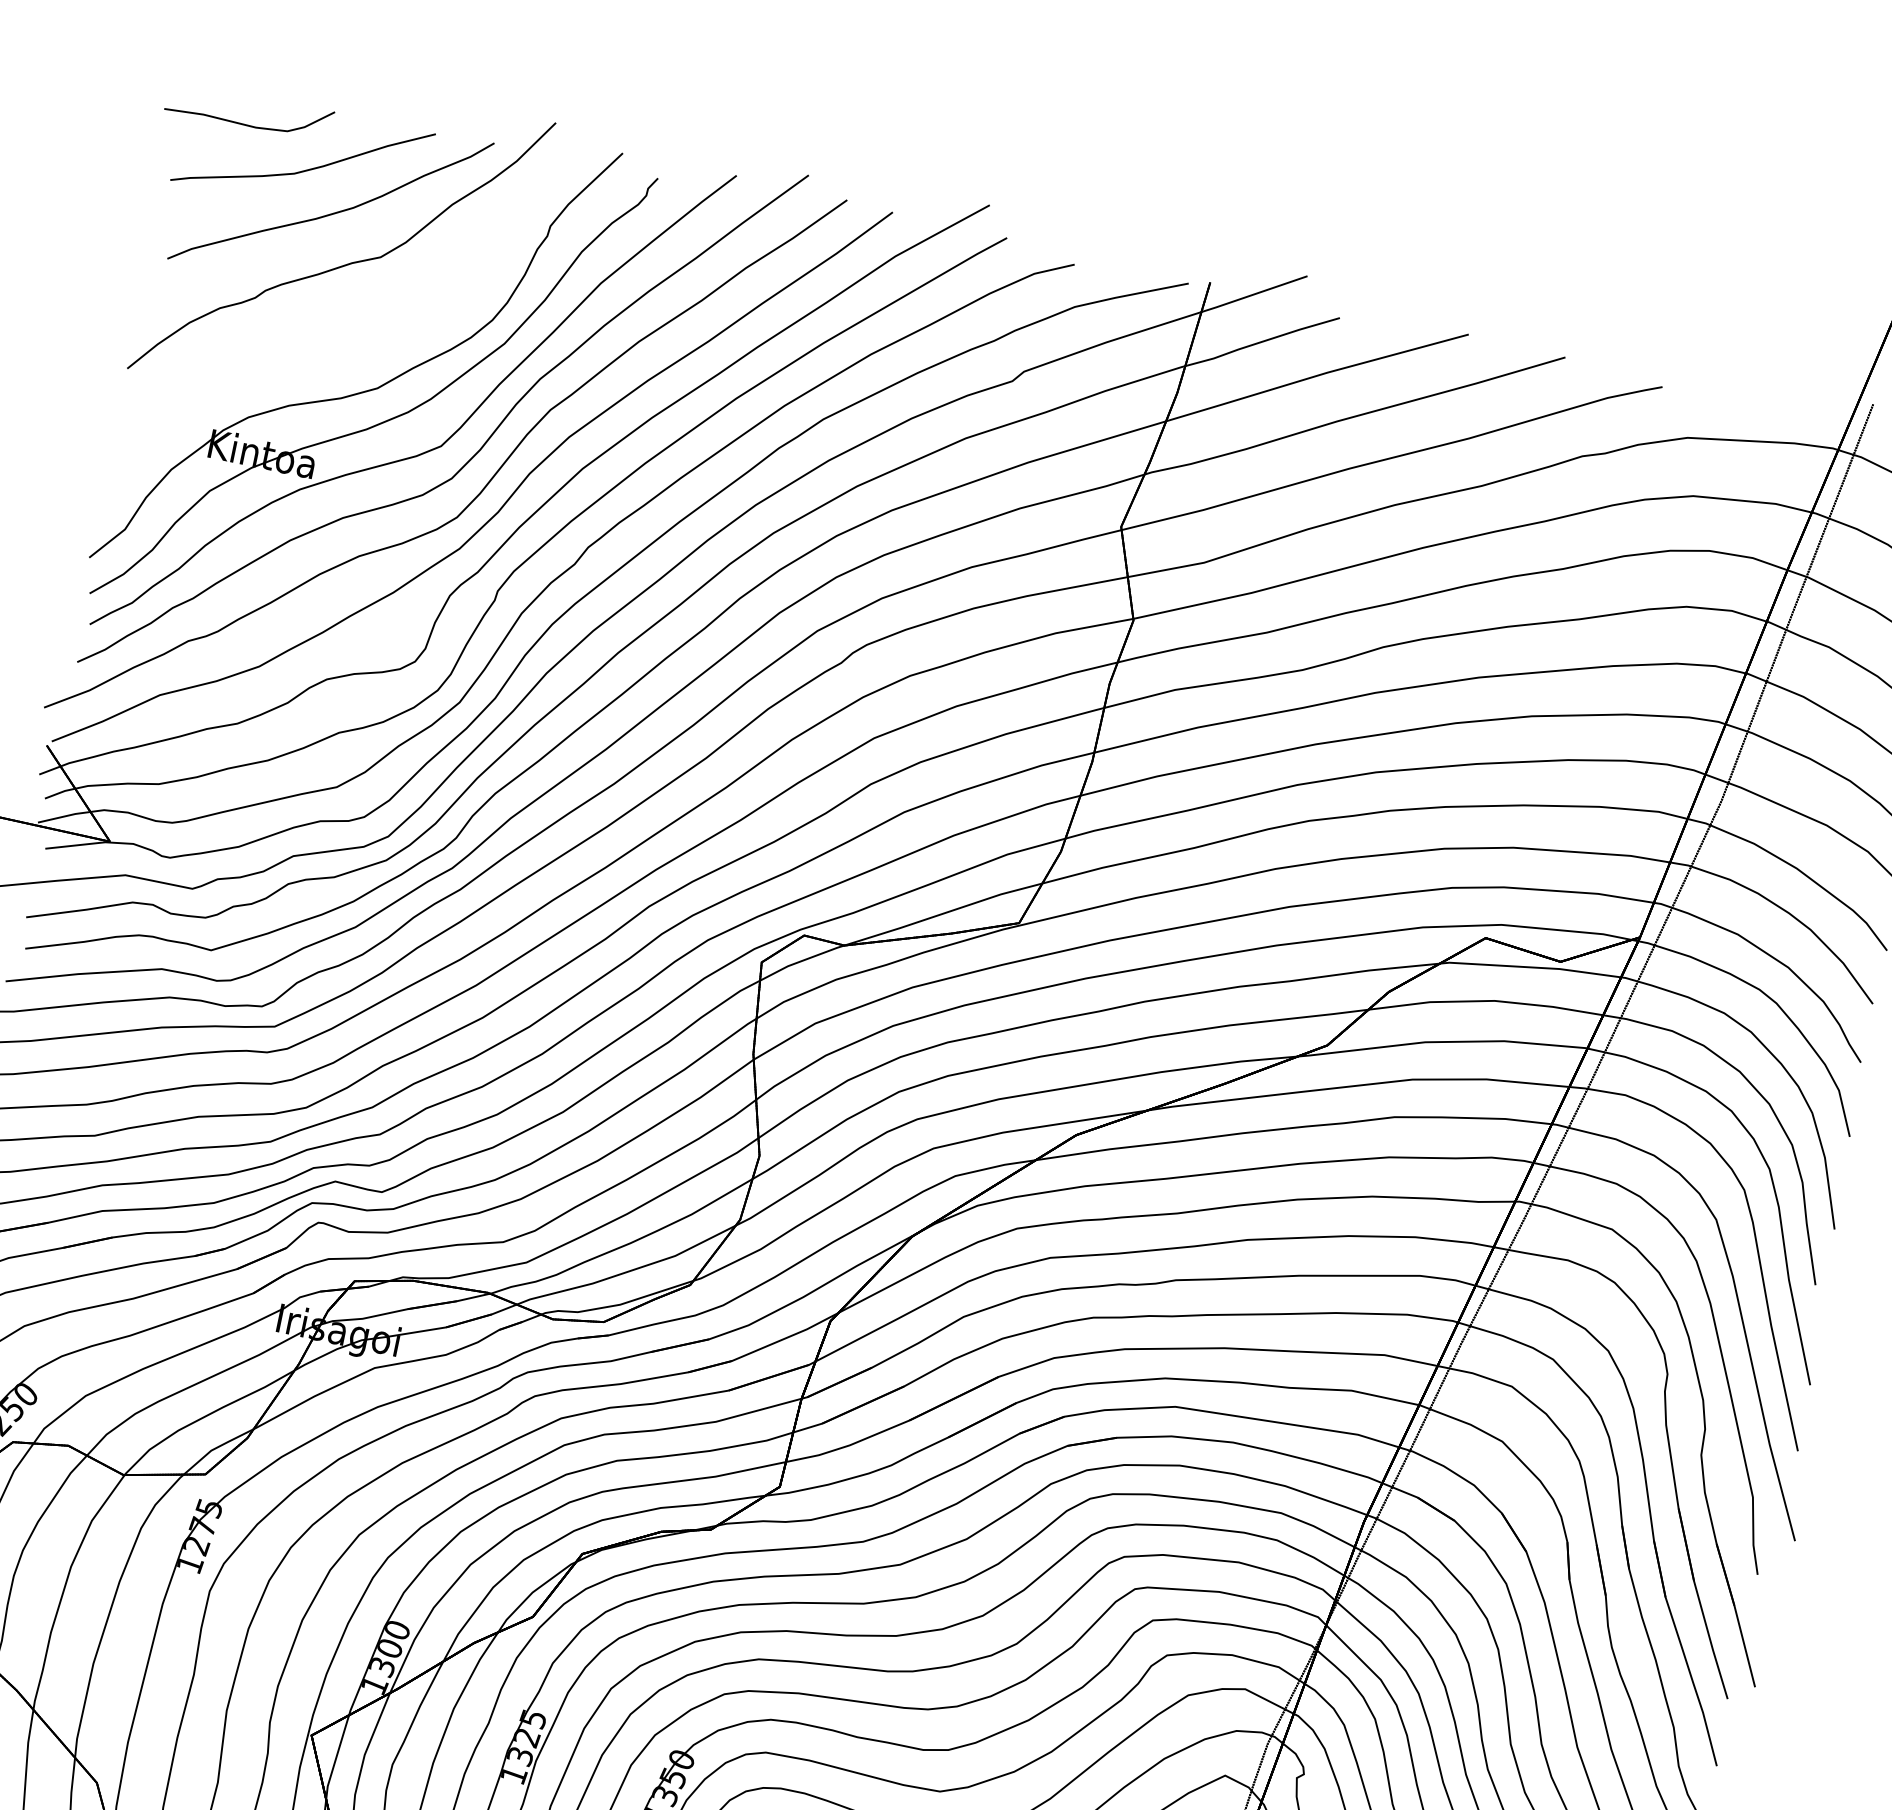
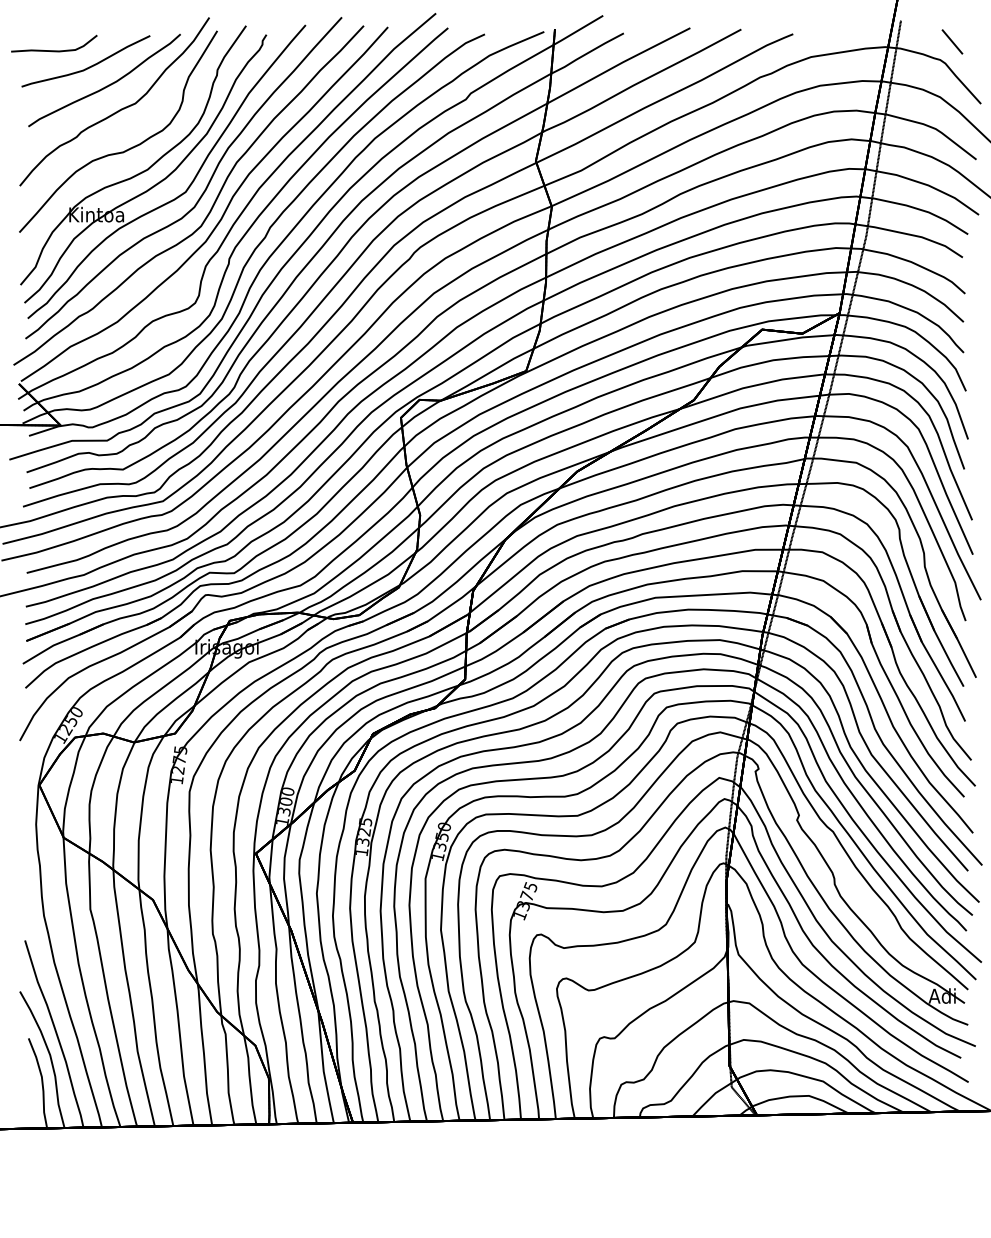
curve: (345, 341) -> (126, 149), added

